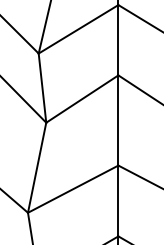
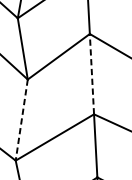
line: (118, 119) -> (91, 73), solid -> dashed
line: (37, 167) -> (22, 119), solid -> dashed

